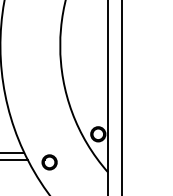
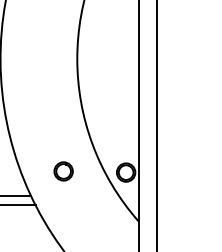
circle: (49, 162) -> (63, 171), moved

